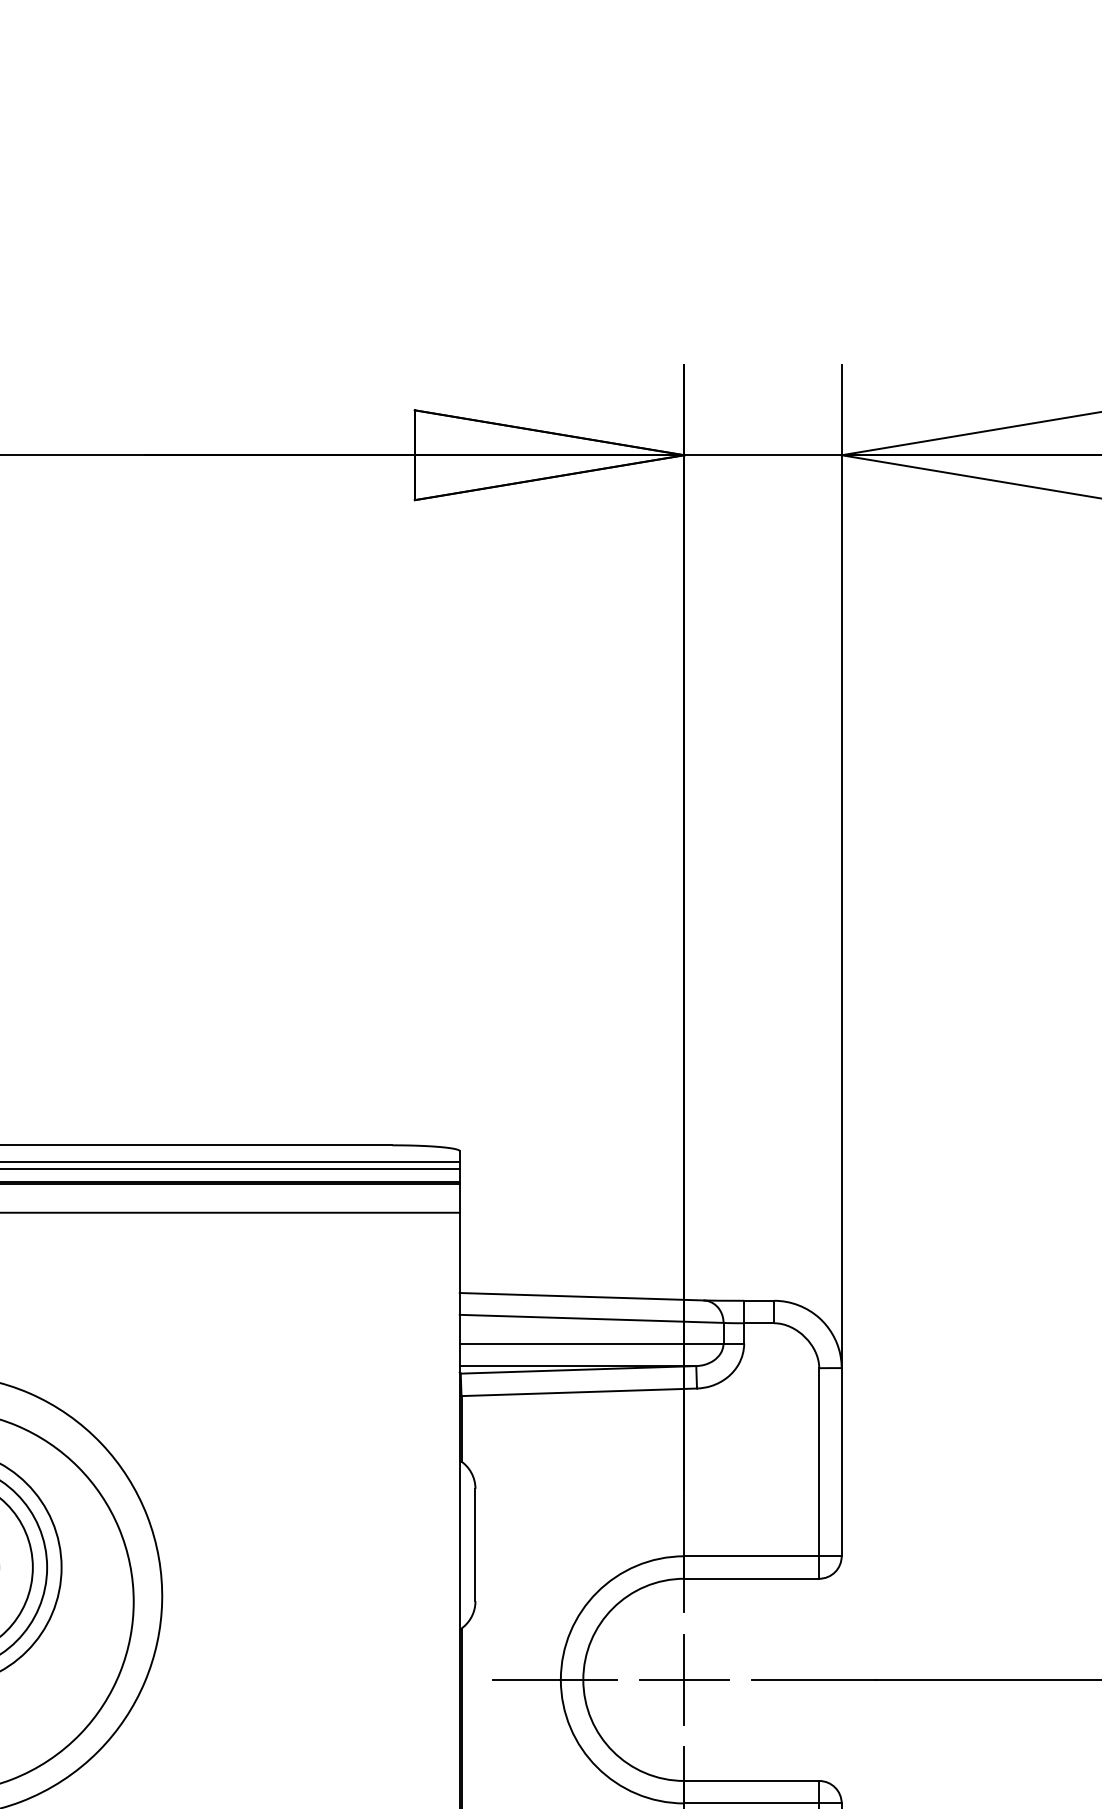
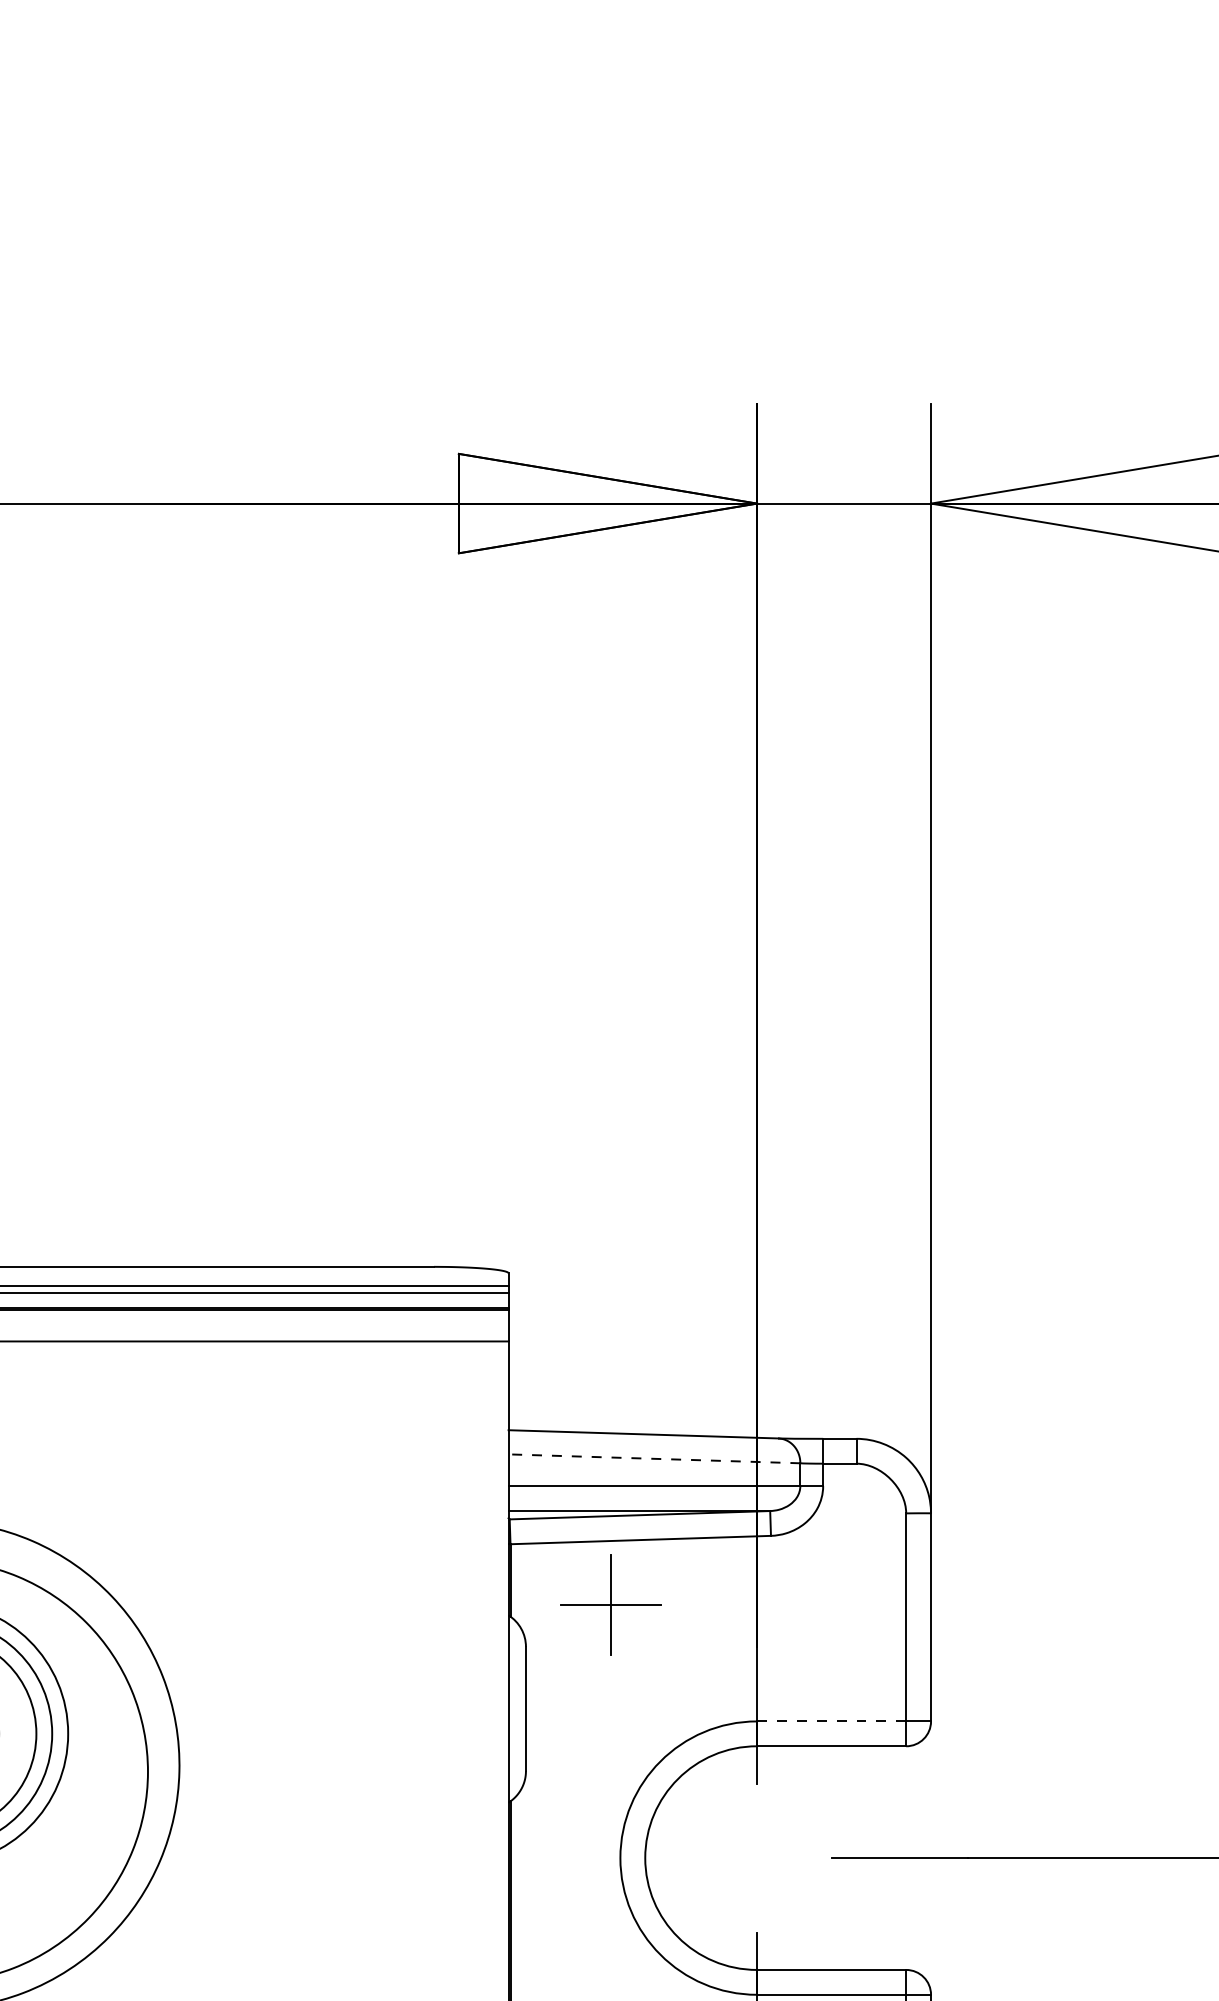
line: (591, 1318) -> (654, 1458), solid -> dashed
line: (751, 1556) -> (831, 1721), solid -> dashed
part: (683, 1679) -> (610, 1604), moved
line: (554, 1680) -> (613, 1858), removed

